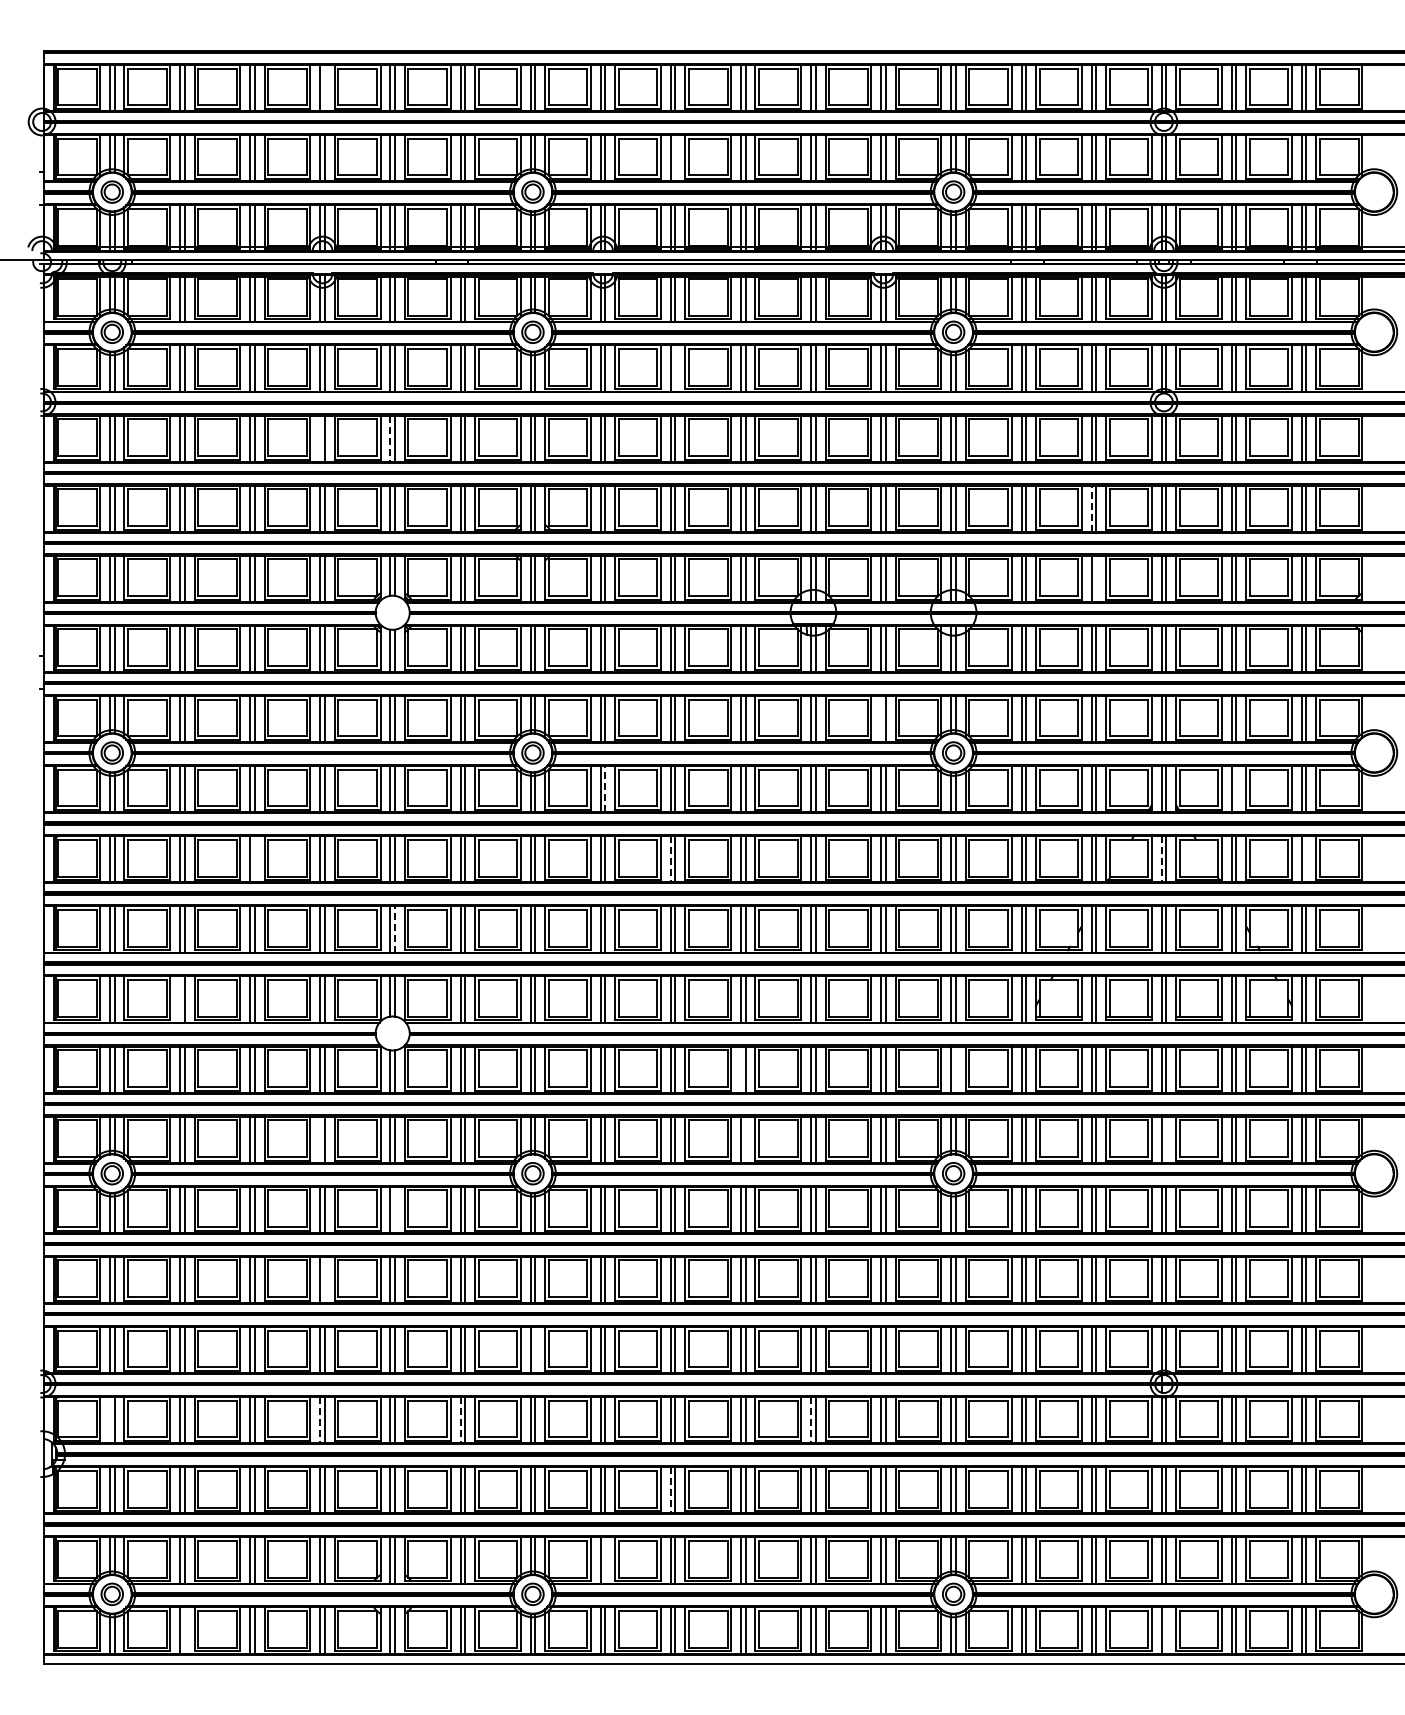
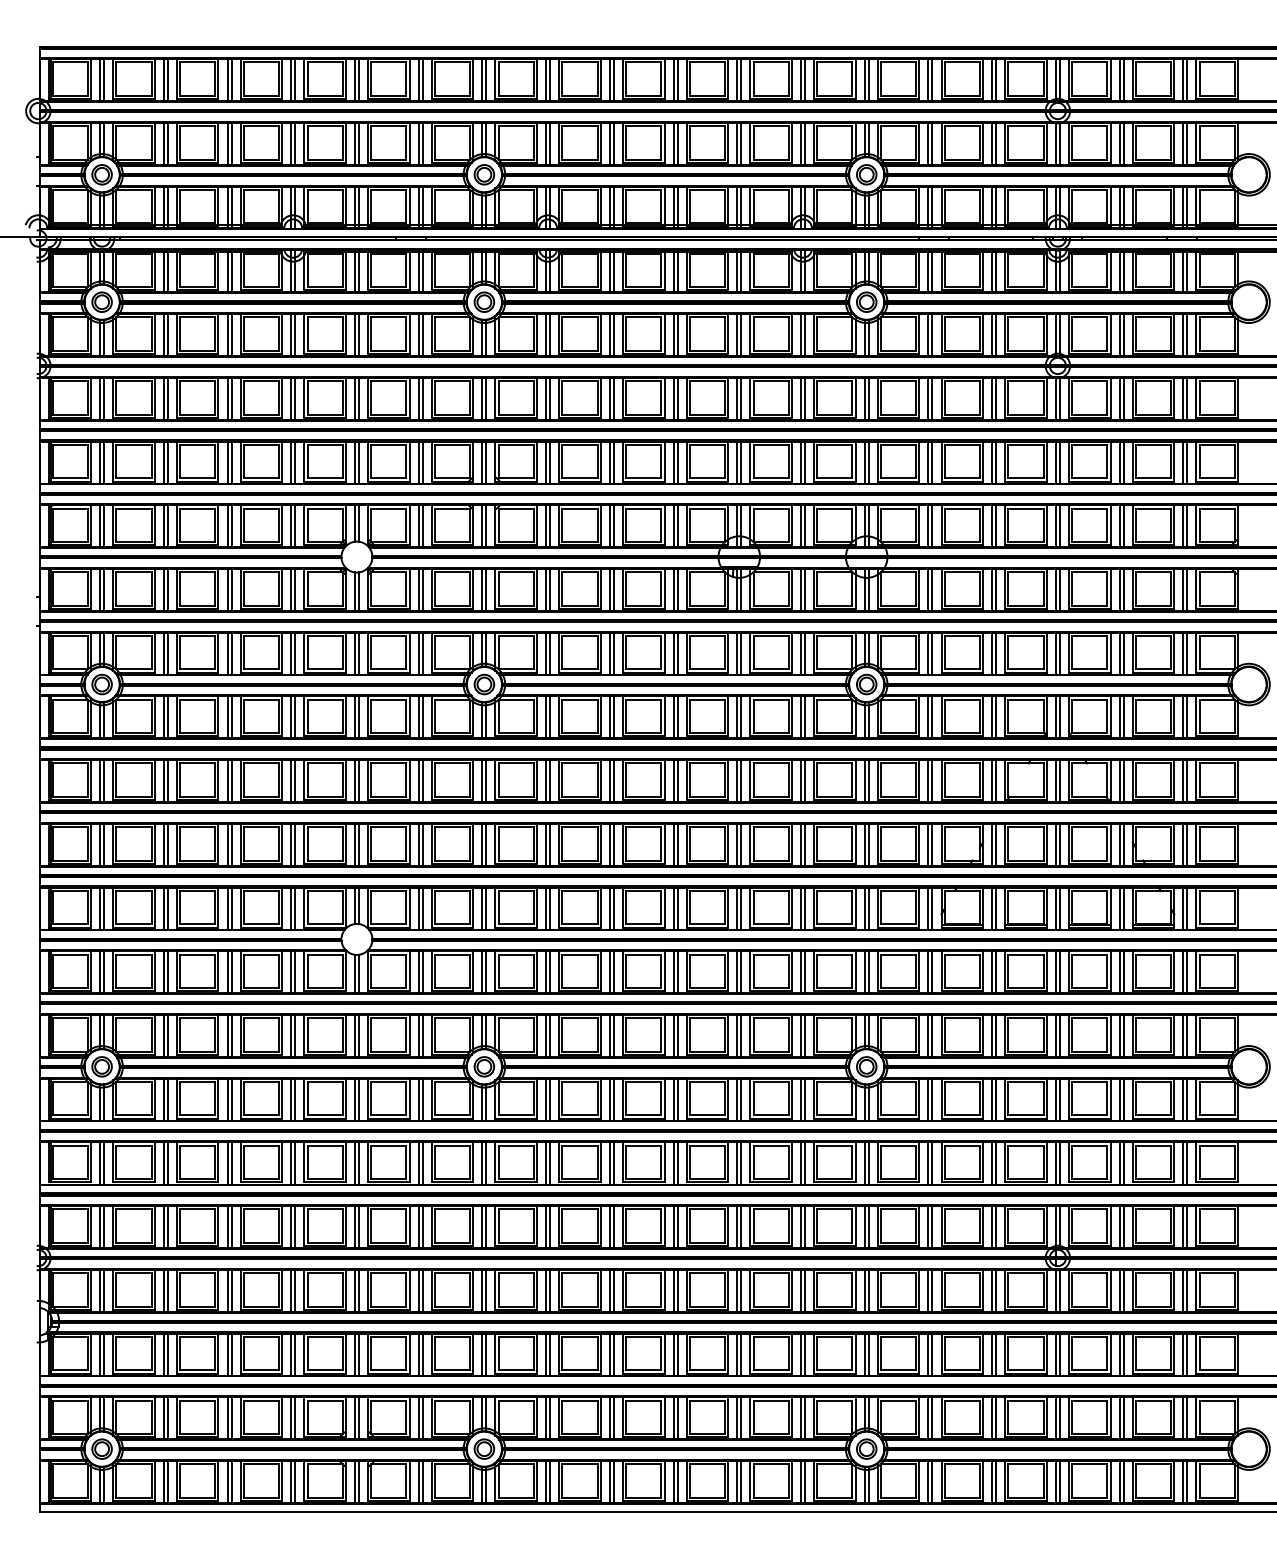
line: (324, 87) -> (294, 79), added
line: (675, 158) -> (613, 144), added
line: (675, 368) -> (613, 335), added
line: (320, 438) -> (291, 398), added
line: (390, 439) -> (354, 399), dashed -> solid
line: (1091, 508) -> (992, 462), dashed -> solid
line: (1096, 578) -> (996, 525), added
line: (881, 718) -> (801, 653), added
line: (605, 788) -> (550, 716), dashed -> solid
line: (1236, 789) -> (1123, 717), added
line: (254, 859) -> (231, 781), added
line: (670, 859) -> (609, 781), dashed -> solid
line: (1161, 859) -> (1055, 781), dashed -> solid
line: (1306, 859) -> (1187, 781), added
line: (394, 928) -> (358, 844), dashed -> solid
line: (180, 999) -> (164, 908), added
line: (741, 1069) -> (673, 972), added
line: (955, 1069) -> (868, 972), added
line: (320, 1139) -> (291, 1035), added
line: (745, 1139) -> (677, 1035), added
line: (1166, 1139) -> (1060, 1035), added
line: (394, 1209) -> (358, 1099), added
line: (324, 1279) -> (294, 1163), added
line: (535, 1349) -> (486, 1226), added
line: (110, 1420) -> (100, 1291), added
line: (320, 1420) -> (291, 1291), dashed -> solid
line: (460, 1420) -> (418, 1291), dashed -> solid
line: (811, 1420) -> (737, 1291), dashed -> solid
line: (670, 1490) -> (609, 1354), dashed -> solid
line: (605, 1560) -> (550, 1418), added
line: (184, 1630) -> (167, 1482), added
line: (1166, 1630) -> (1060, 1482), added

